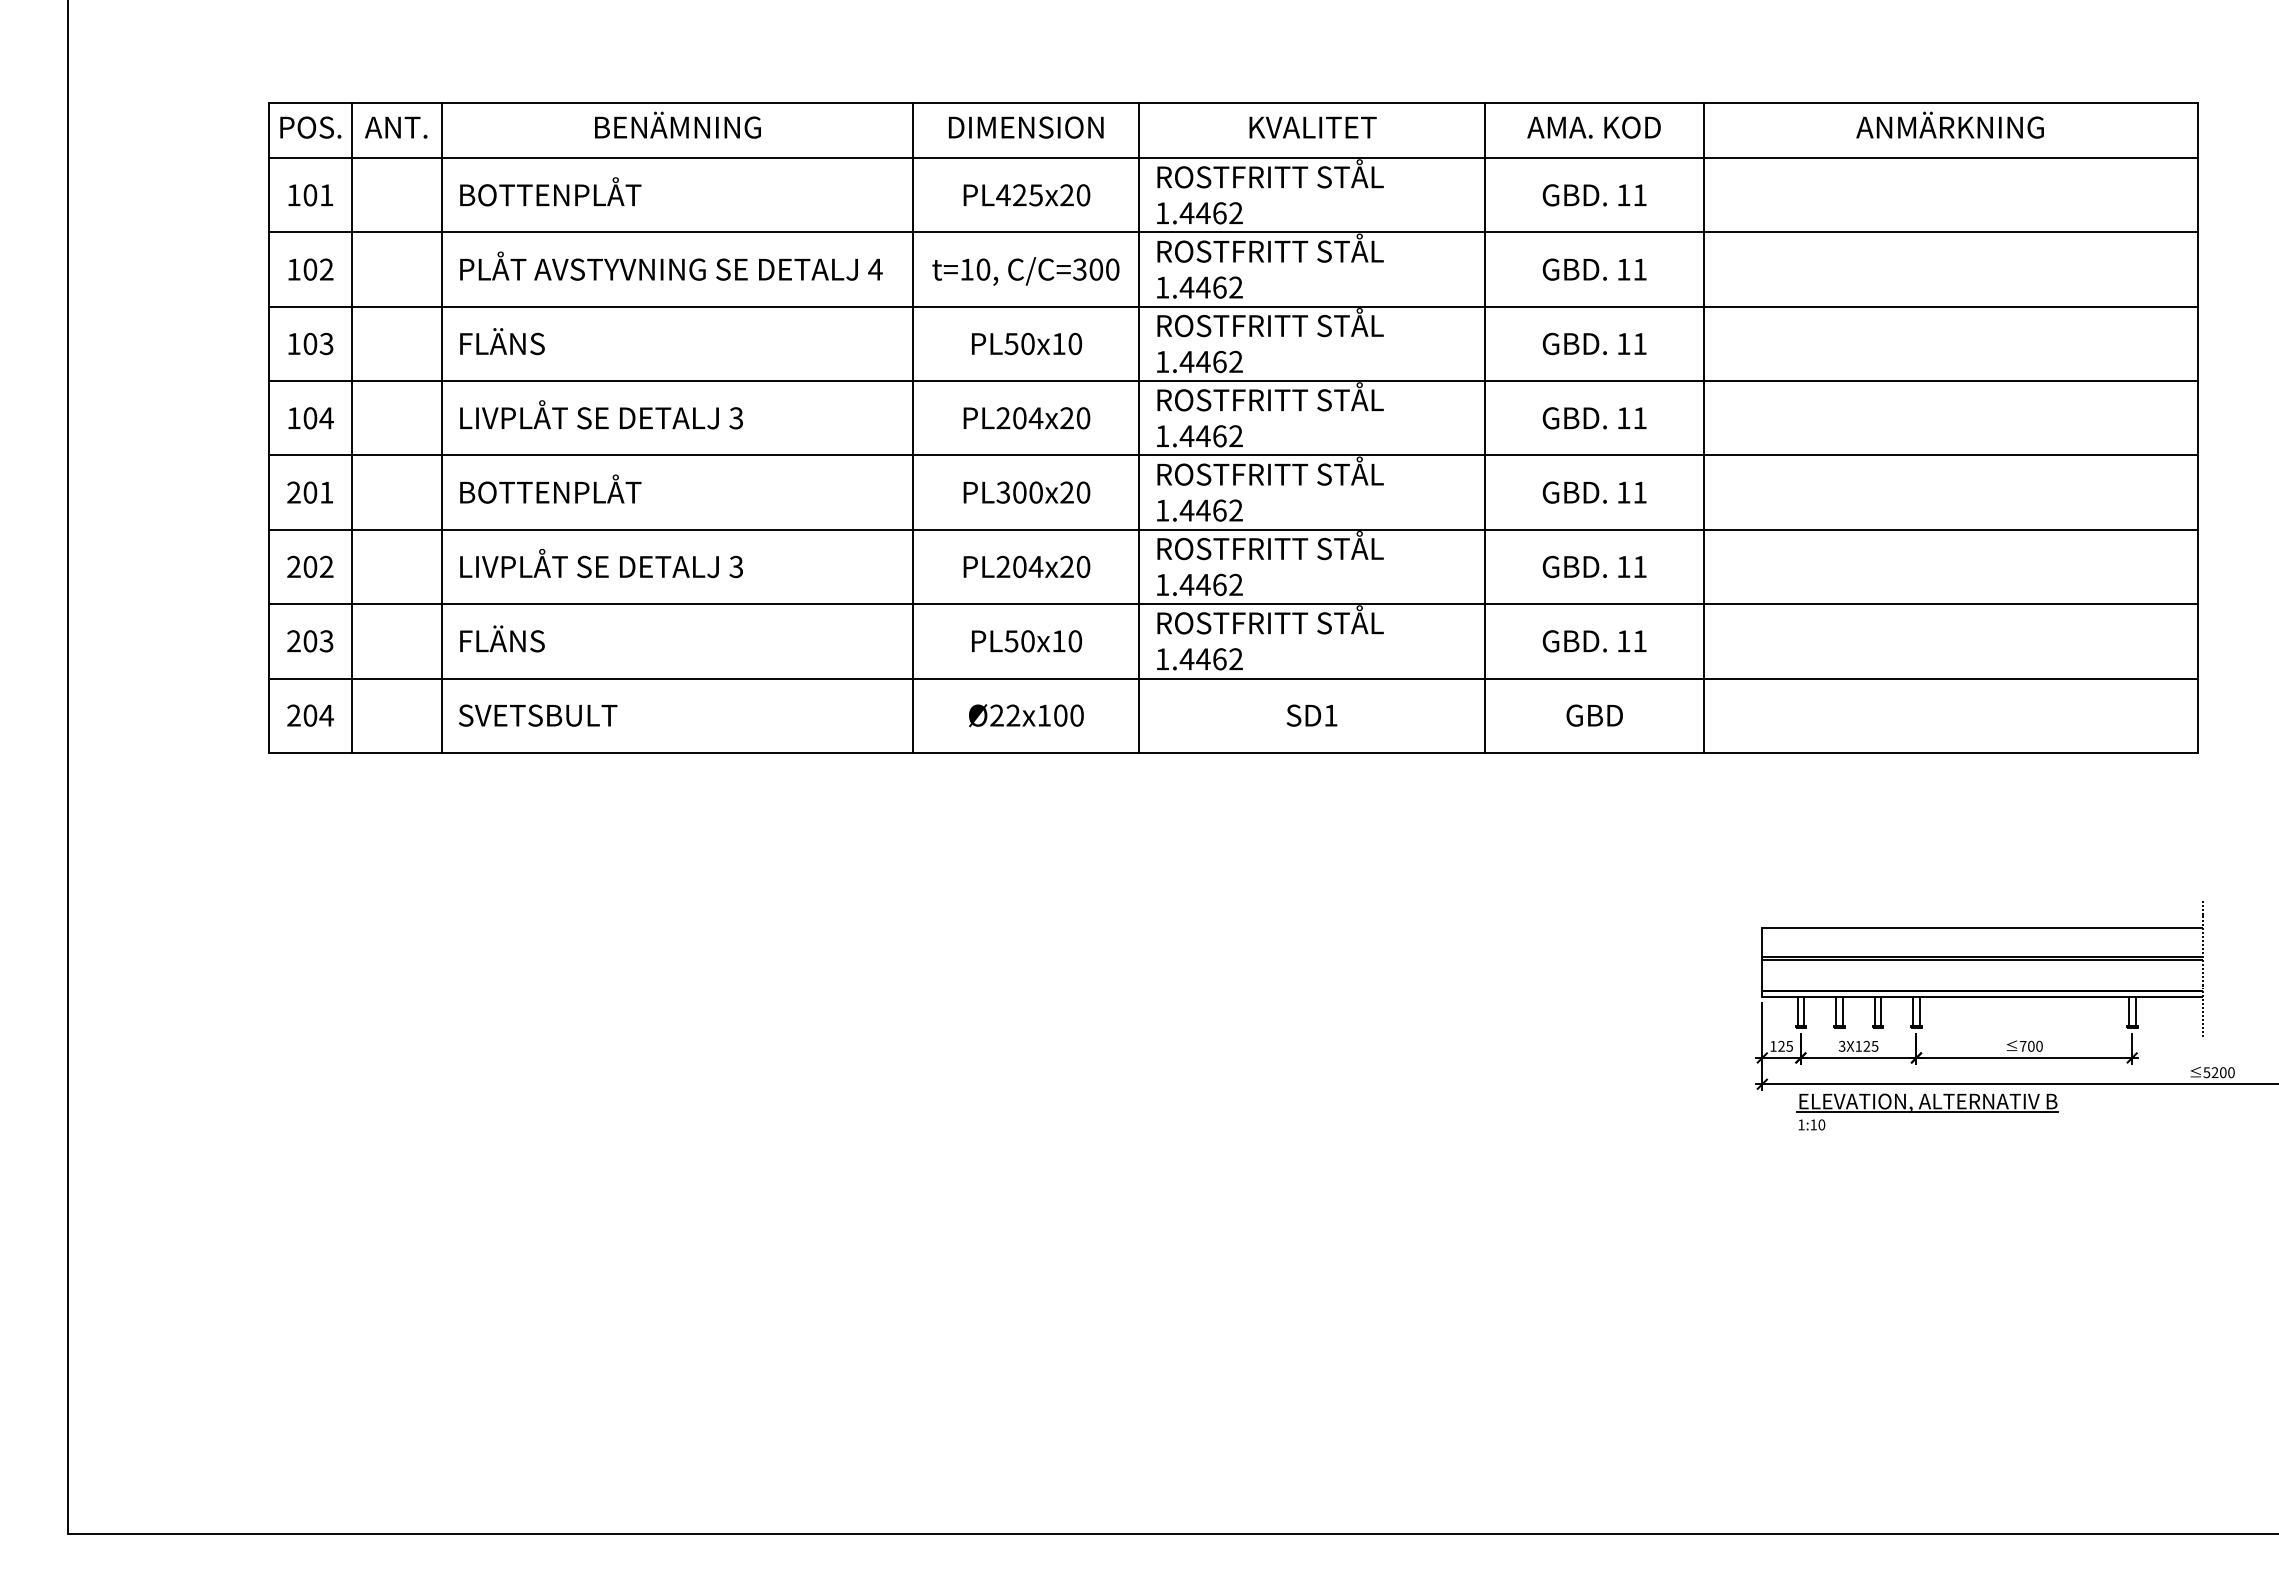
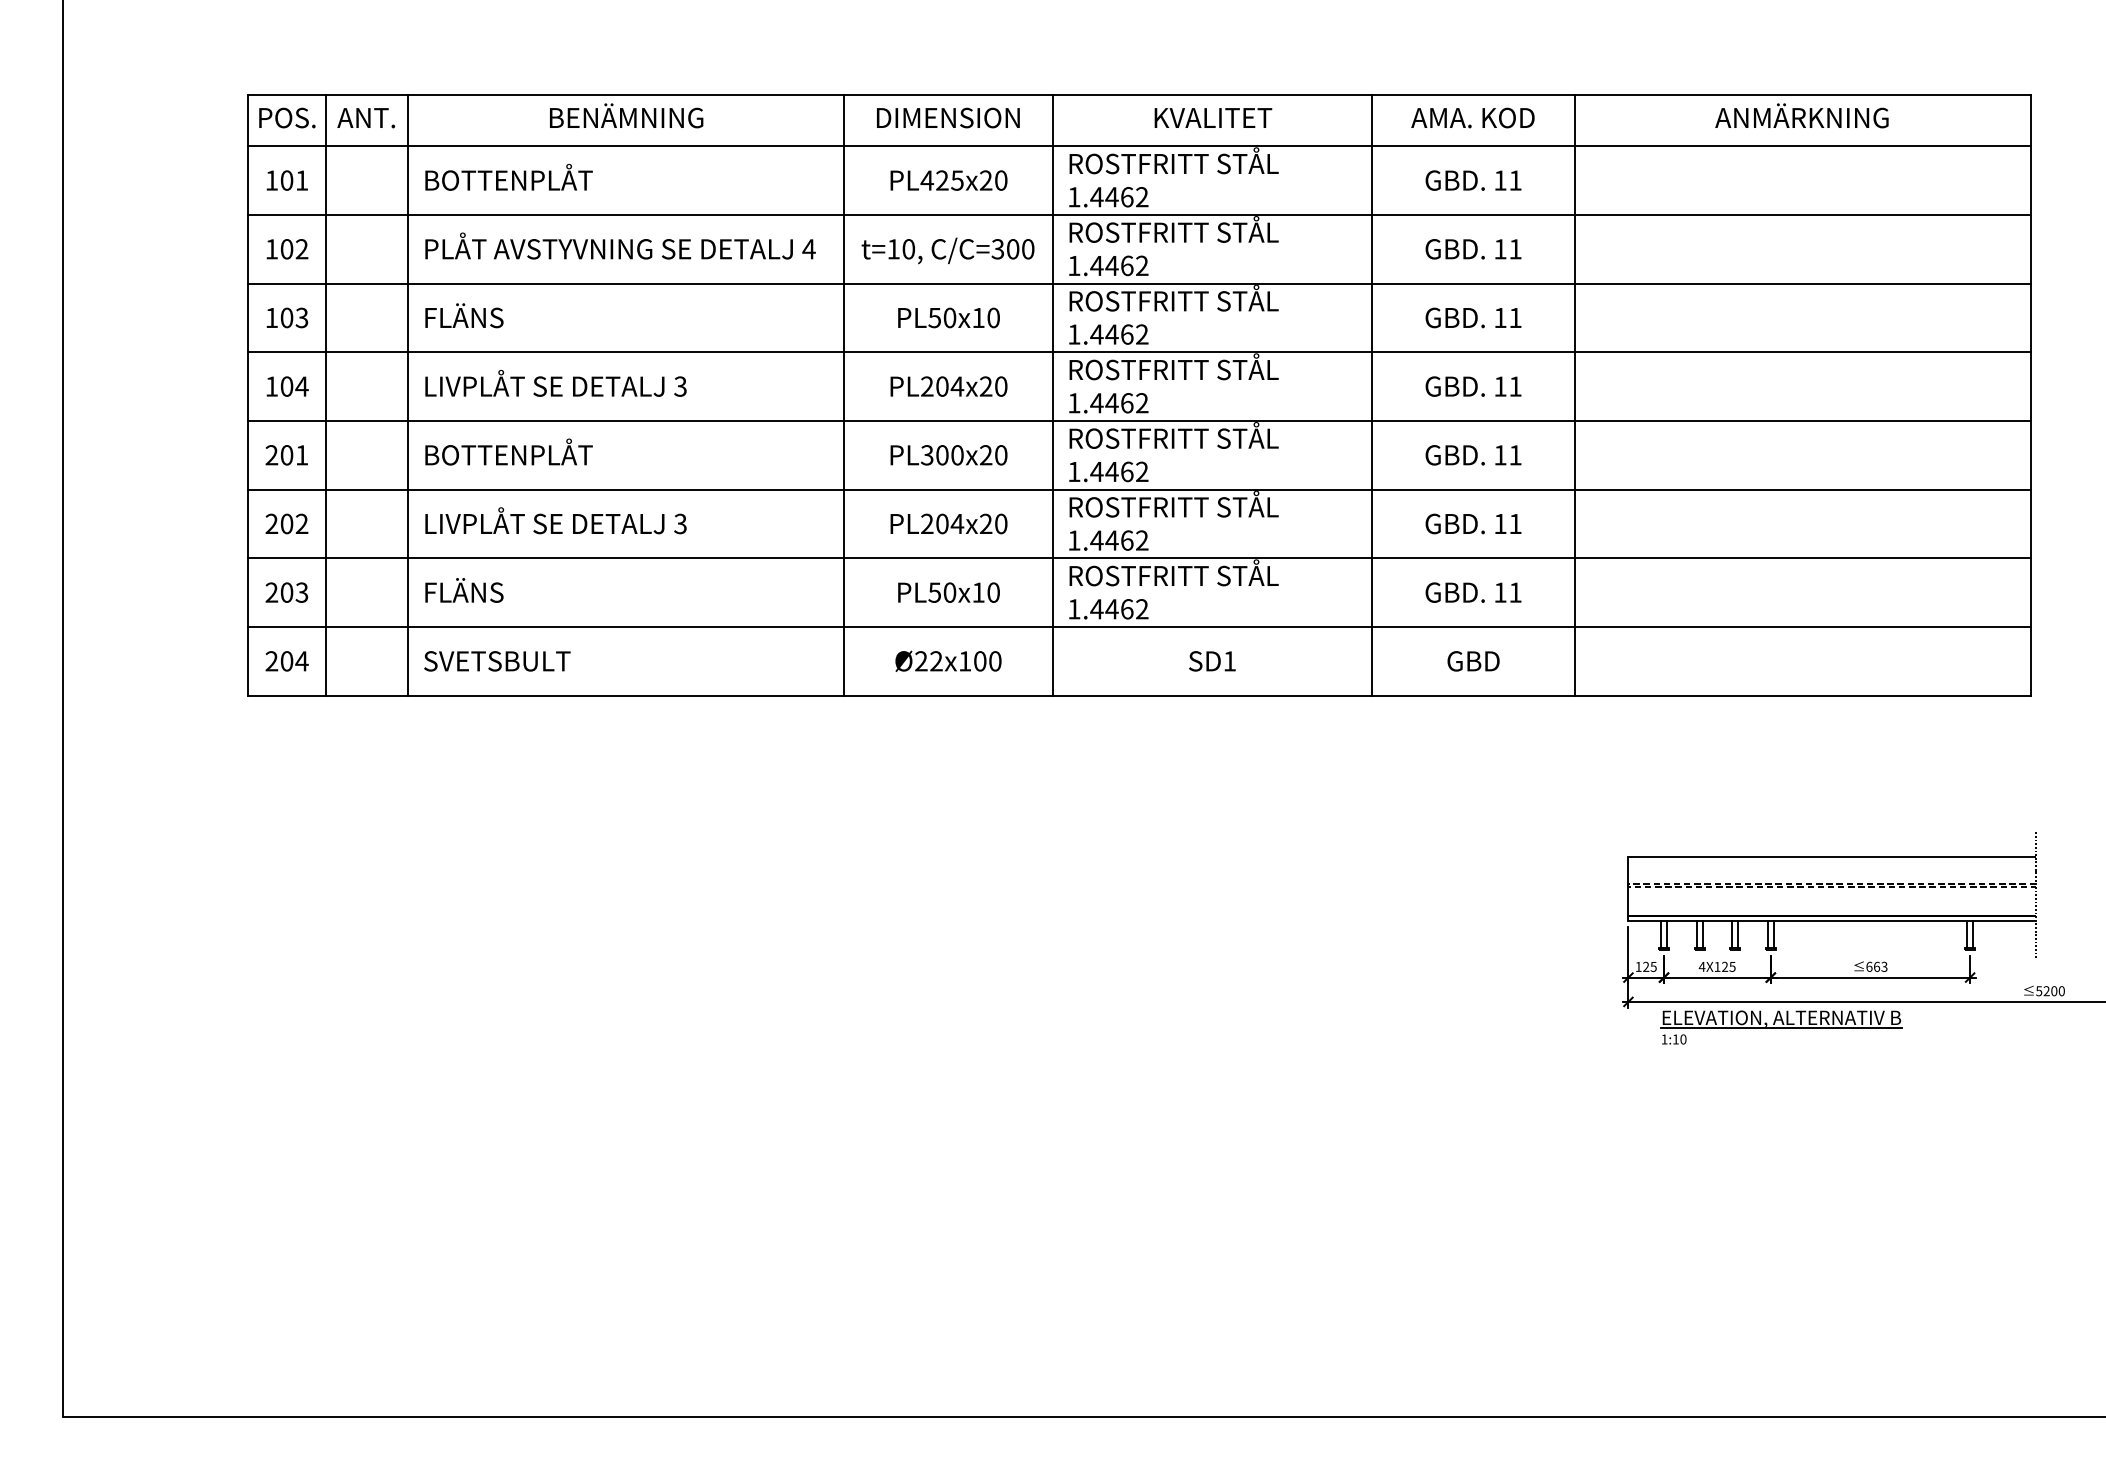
line: (1762, 958) -> (1628, 885), solid -> dashed
text: (1841, 1045) -> (1701, 966), 3X125 -> 4X125
text: (2030, 1045) -> (1876, 966), 700 -> 663

